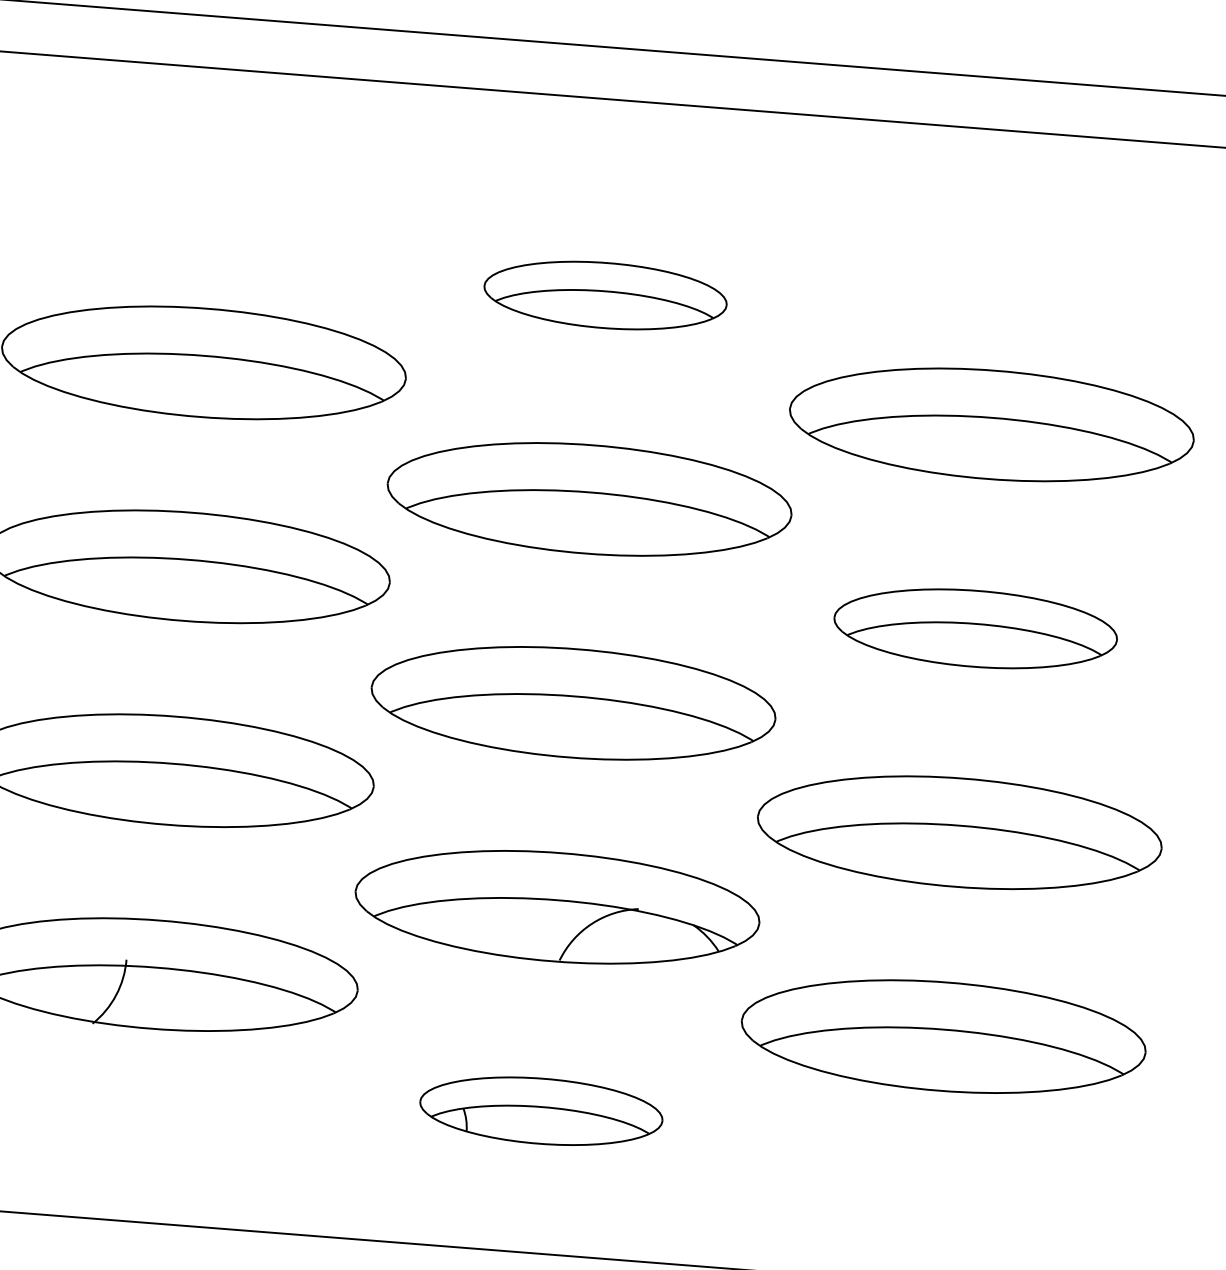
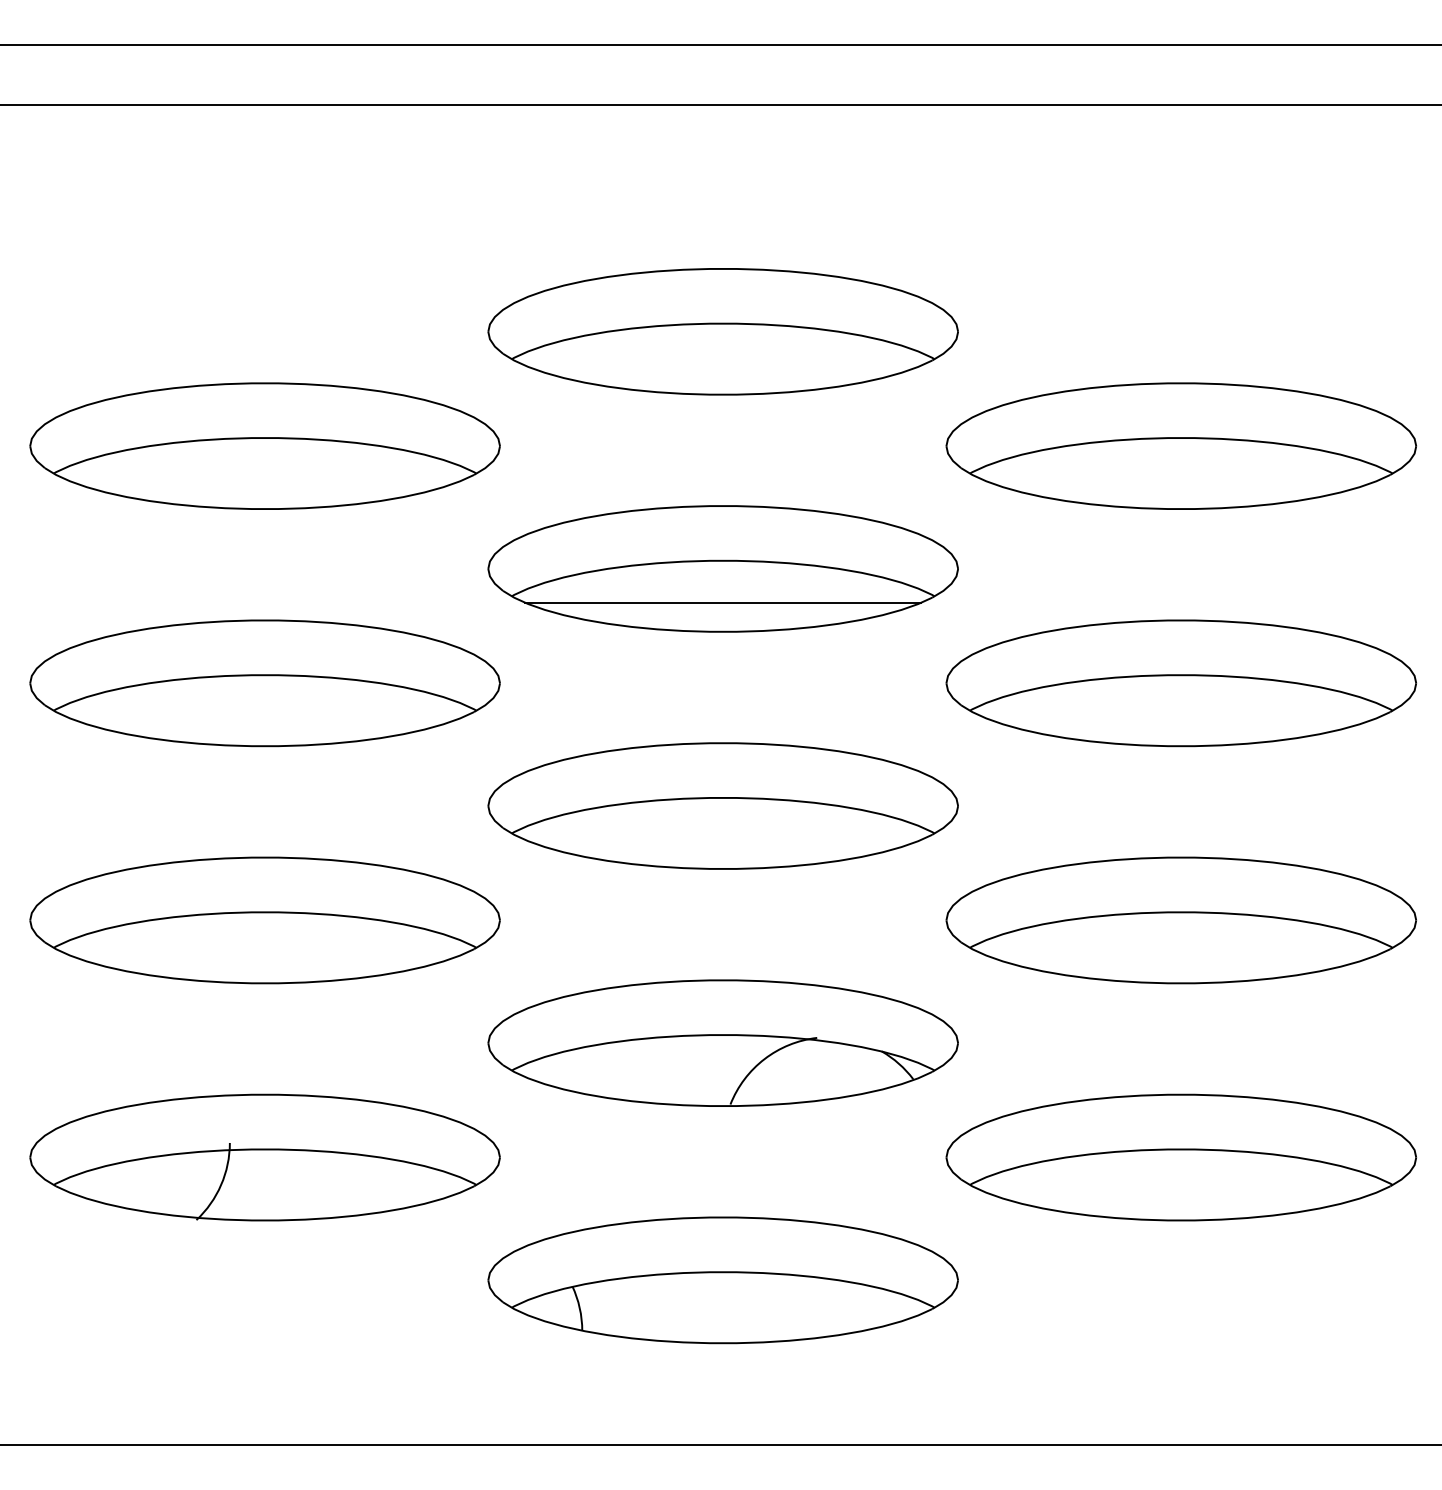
part: (605, 295) -> (722, 331), size x1.67
line: (587, 528) -> (723, 602), added
part: (975, 628) -> (1180, 683), size x1.43
part: (540, 1111) -> (722, 1280), size x1.67

